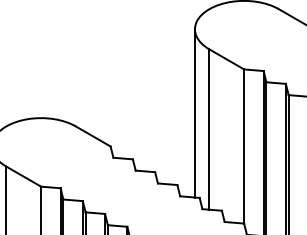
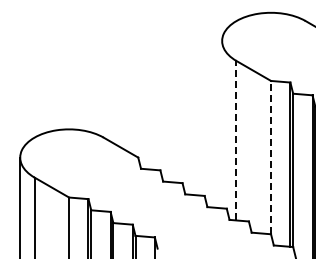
line: (195, 113) -> (222, 124), removed
line: (209, 129) -> (236, 140), solid -> dashed
line: (244, 146) -> (271, 157), solid -> dashed

